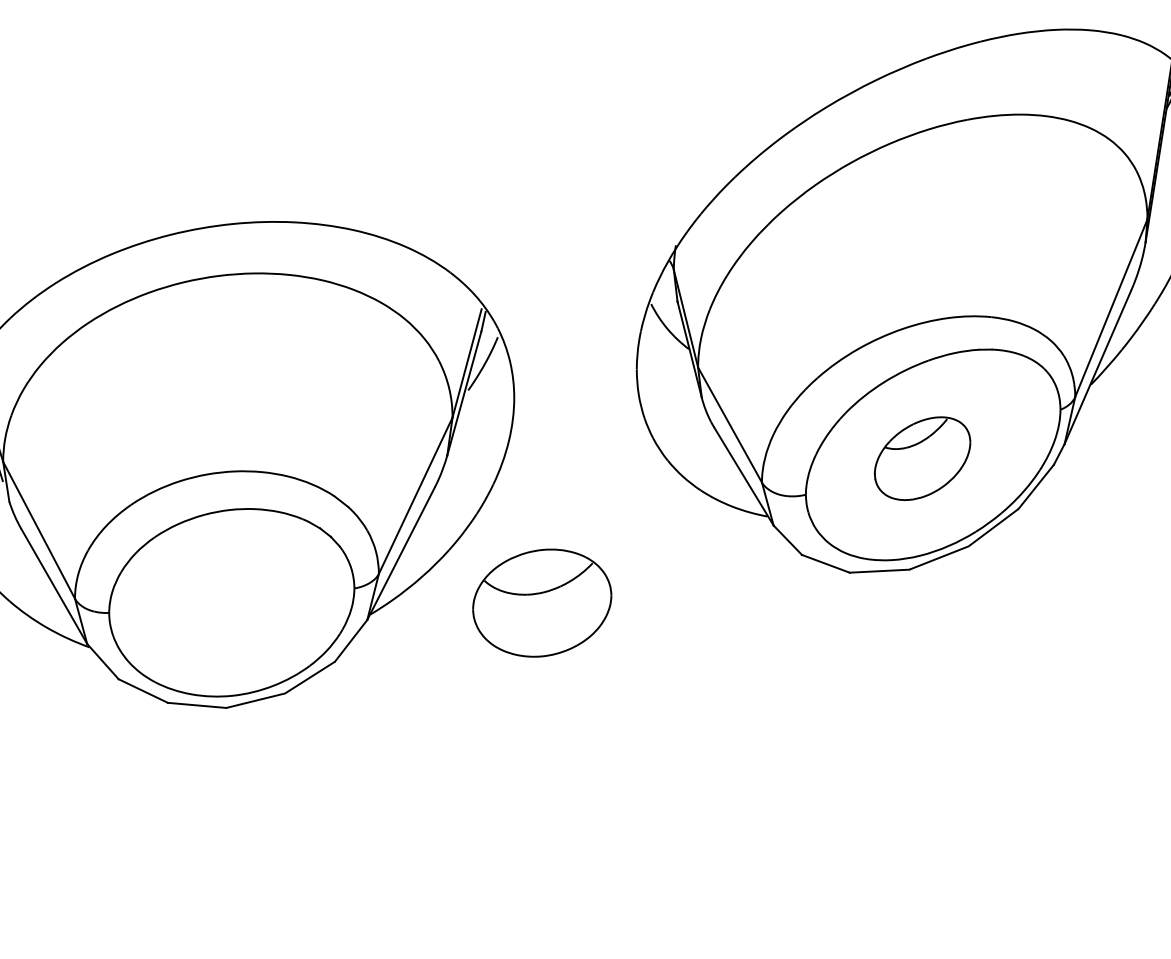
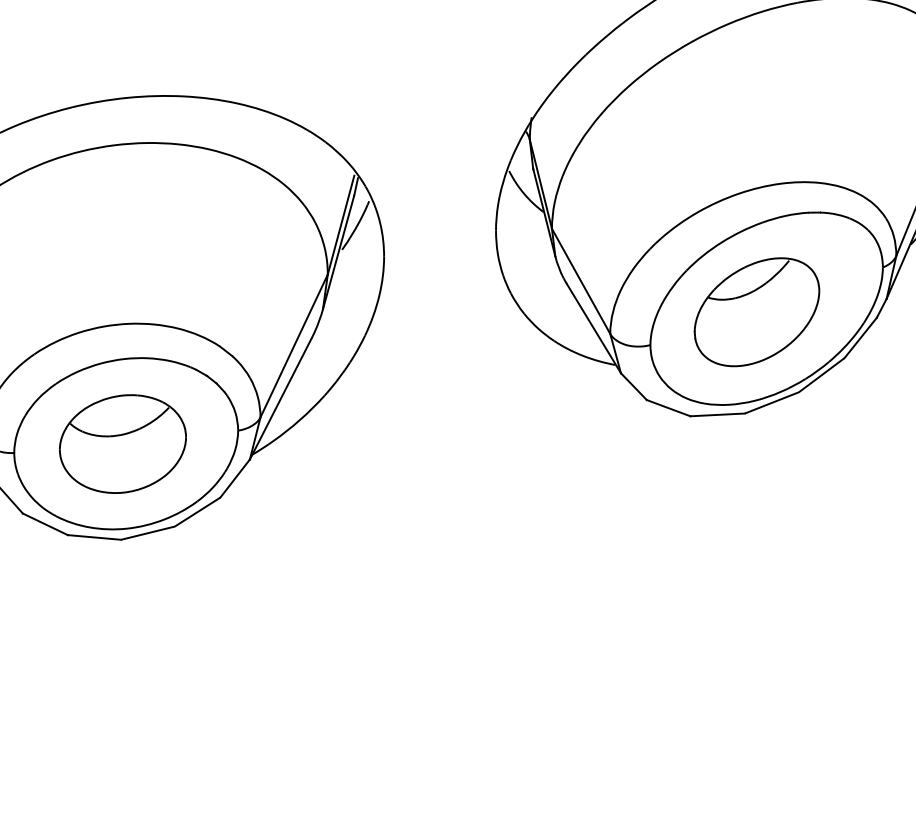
part: (922, 458) -> (756, 312), size x1.43
part: (542, 602) -> (123, 443), moved

